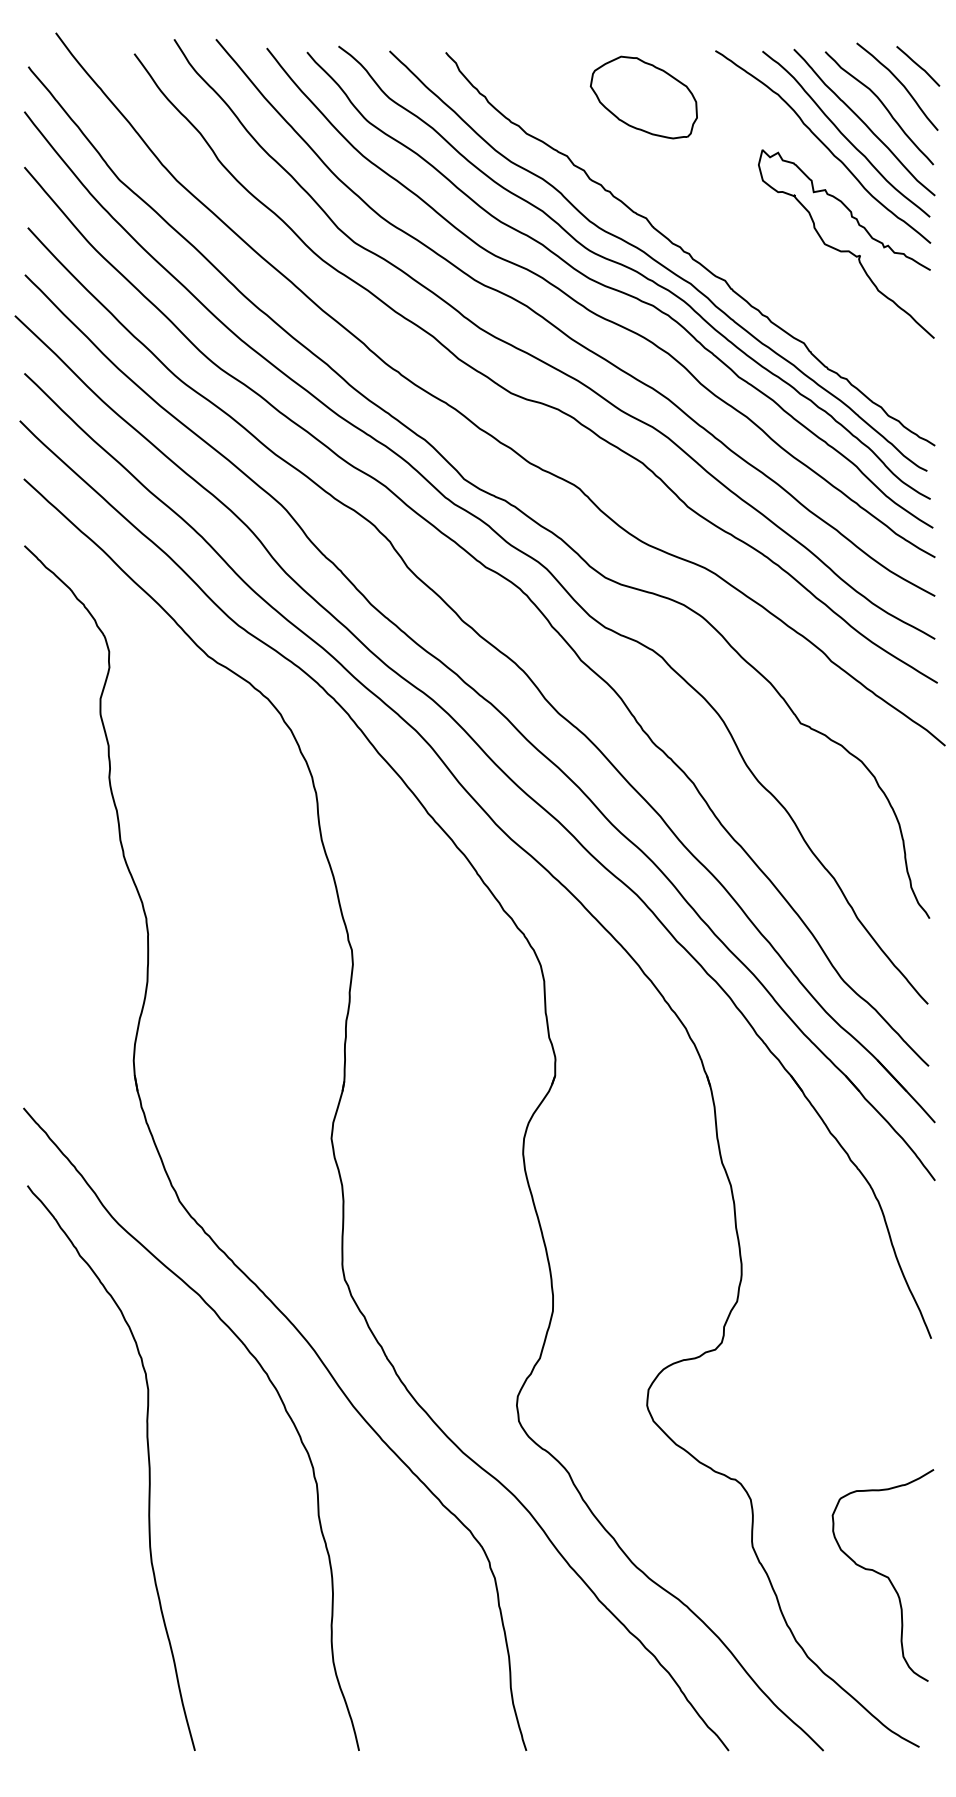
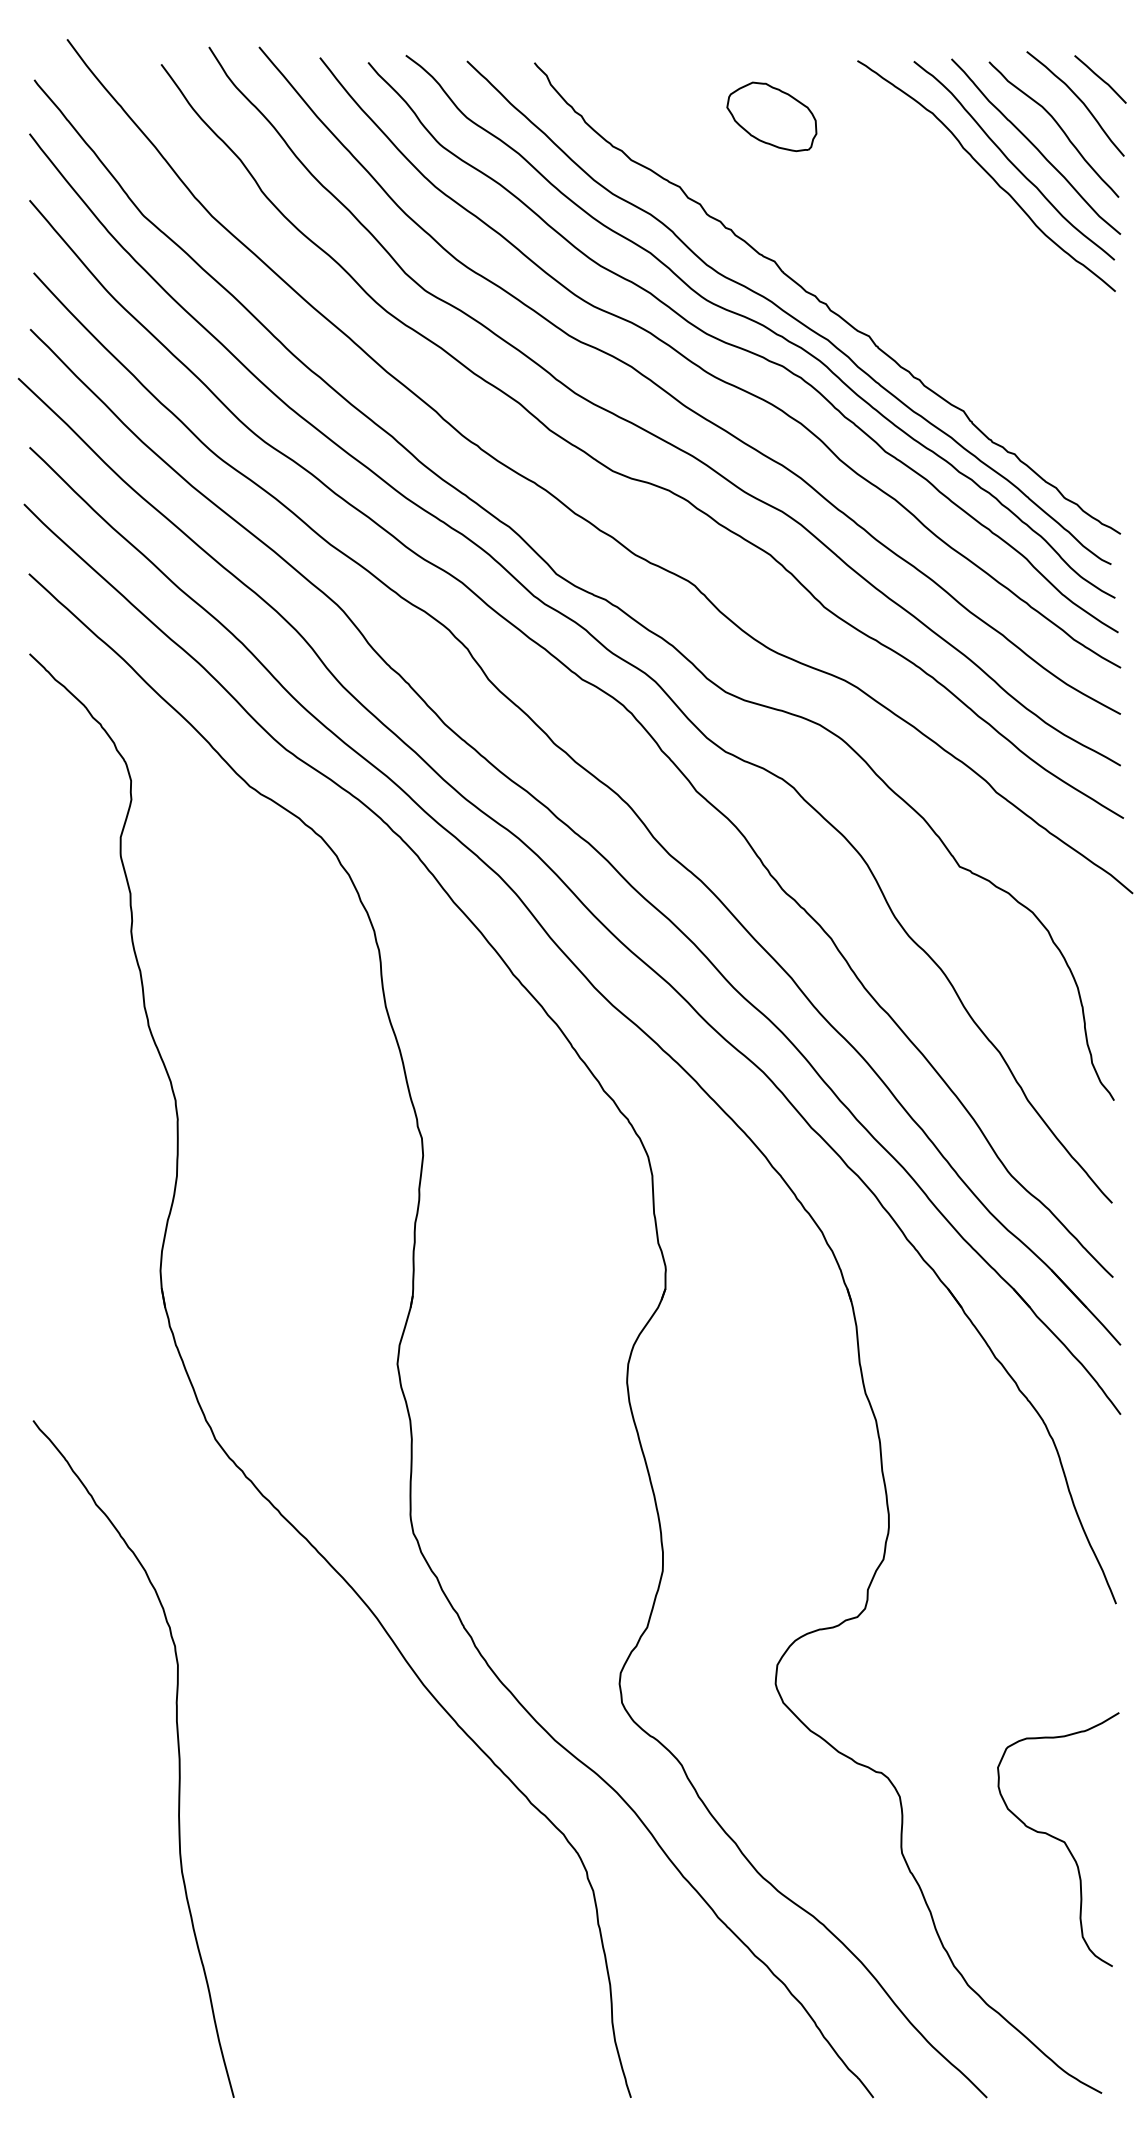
part: (643, 97) -> (771, 116), size x0.7
curve: (846, 250) -> (1014, 300), removed
curve: (269, 1381) -> (323, 1655), removed
curve: (883, 1575) -> (1058, 1839), moved

